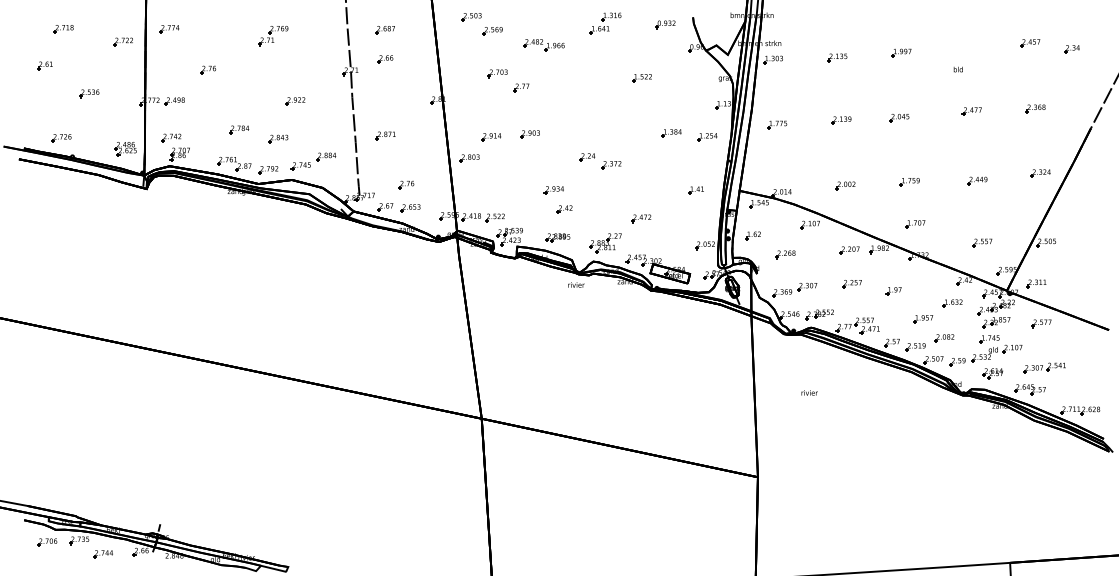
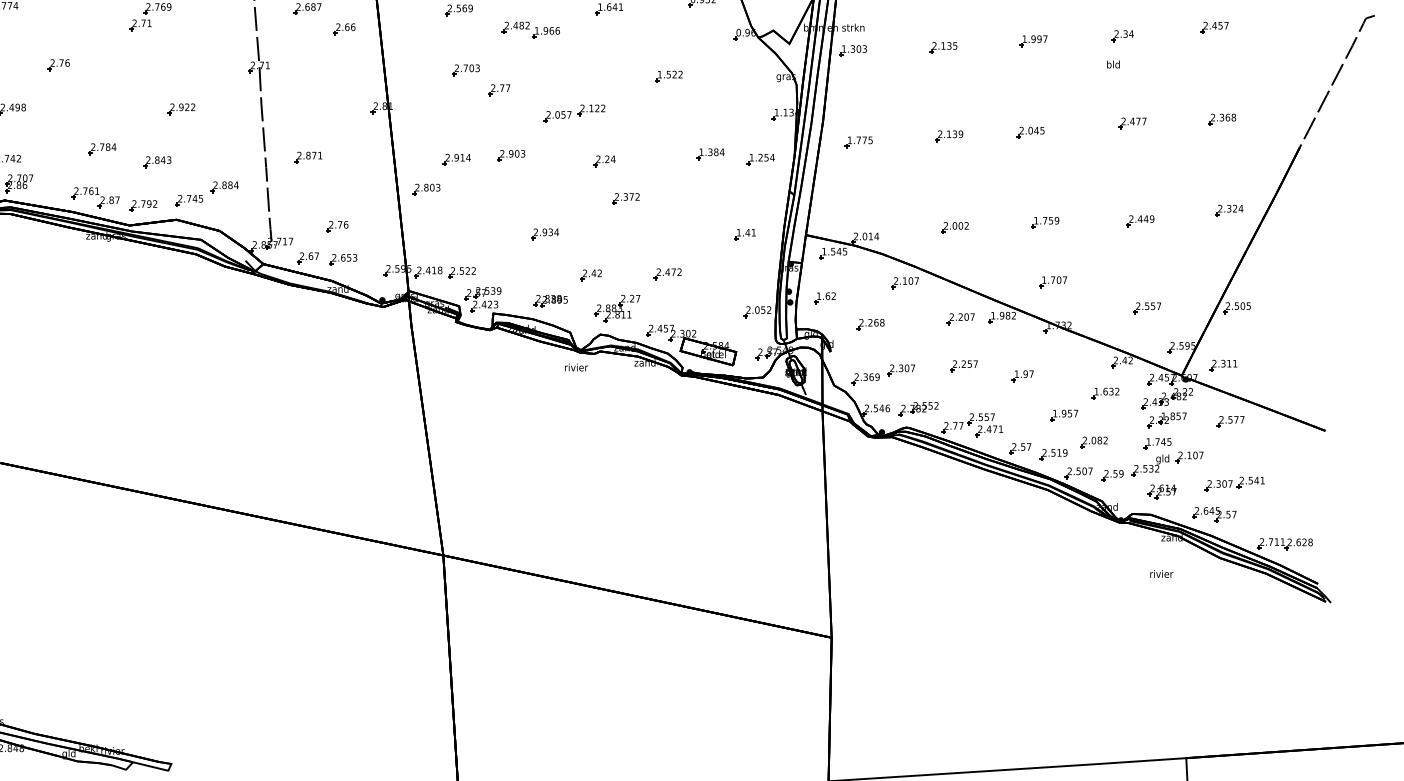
part: (1071, 49) -> (1122, 36), moved
part: (385, 59) -> (344, 29), moved
part: (574, 104) -> (573, 113), added
part: (587, 157) -> (604, 161), moved
part: (564, 209) -> (590, 275), moved
text: (809, 392) -> (1161, 573), moved

